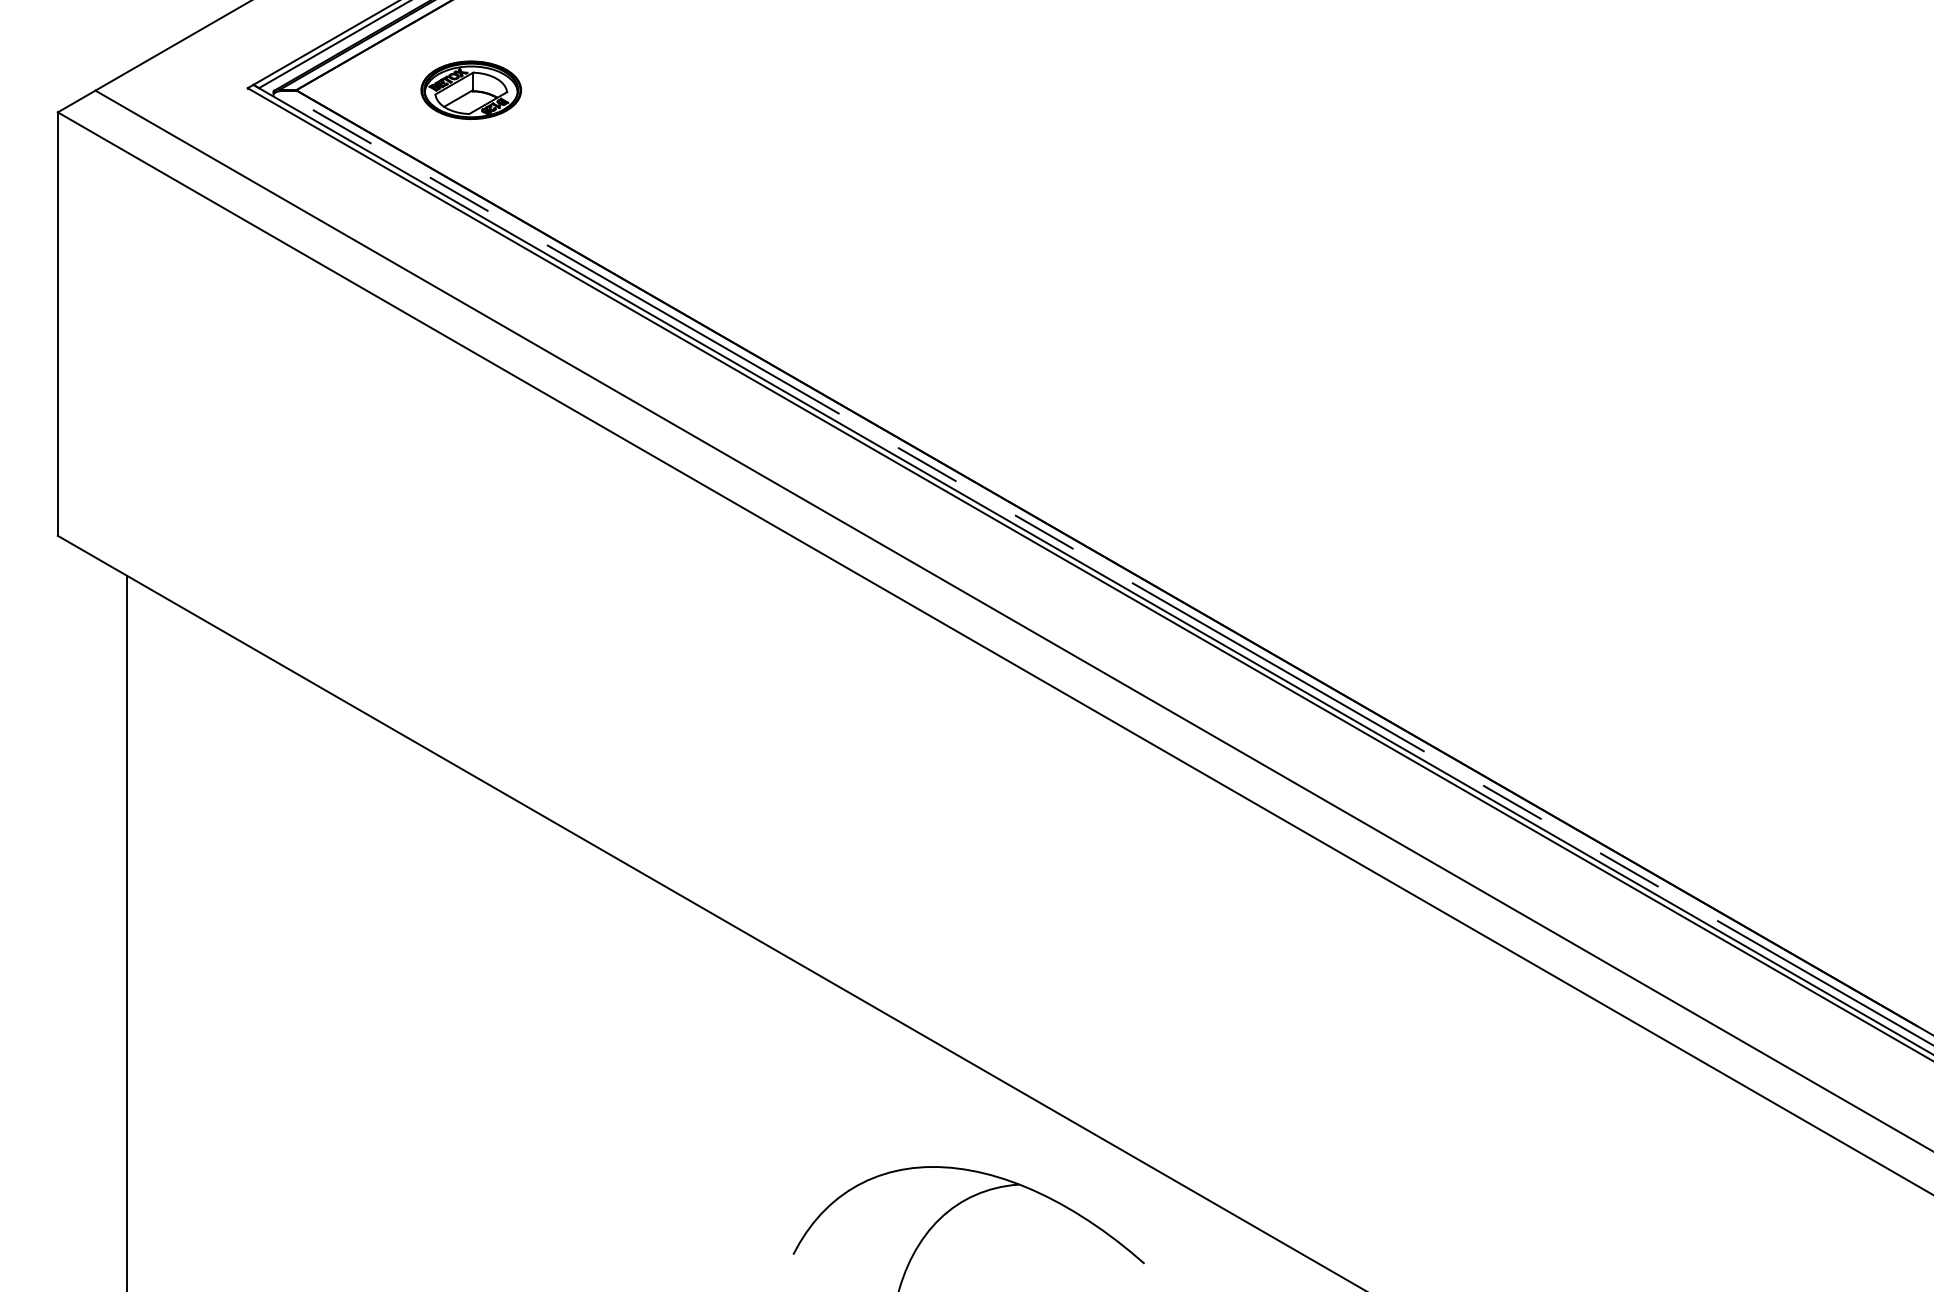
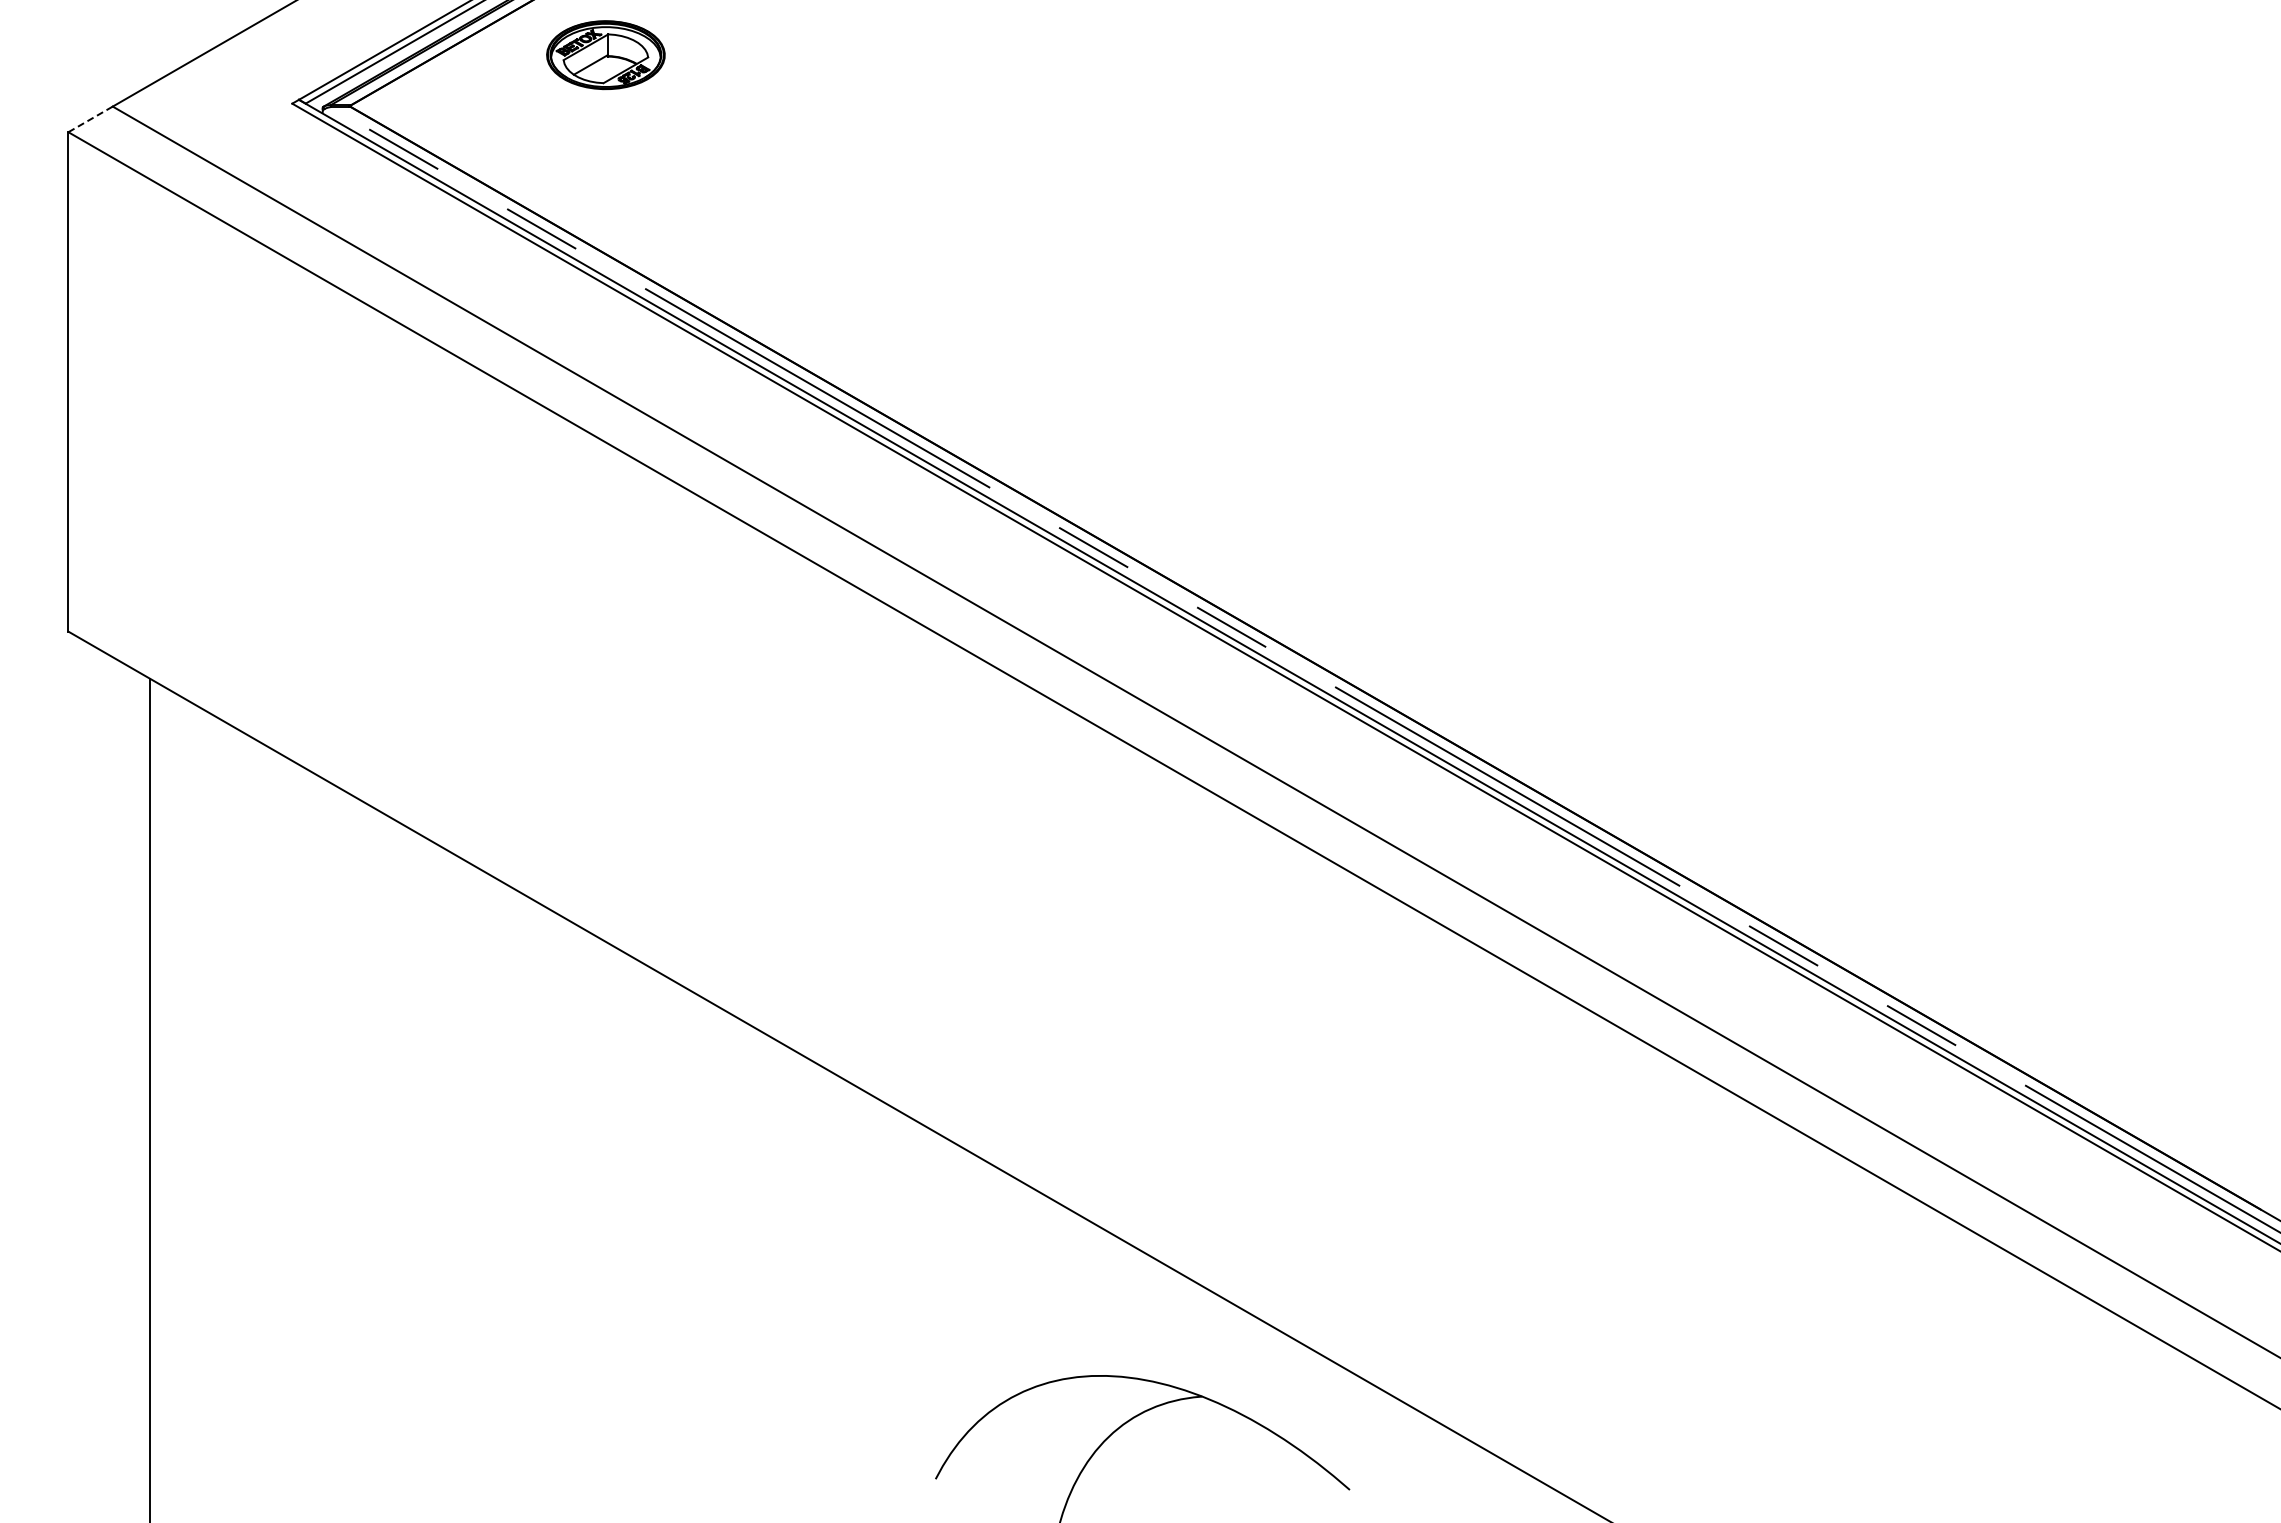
part: (470, 90) -> (605, 55), moved
line: (76, 101) -> (90, 119), solid -> dashed

